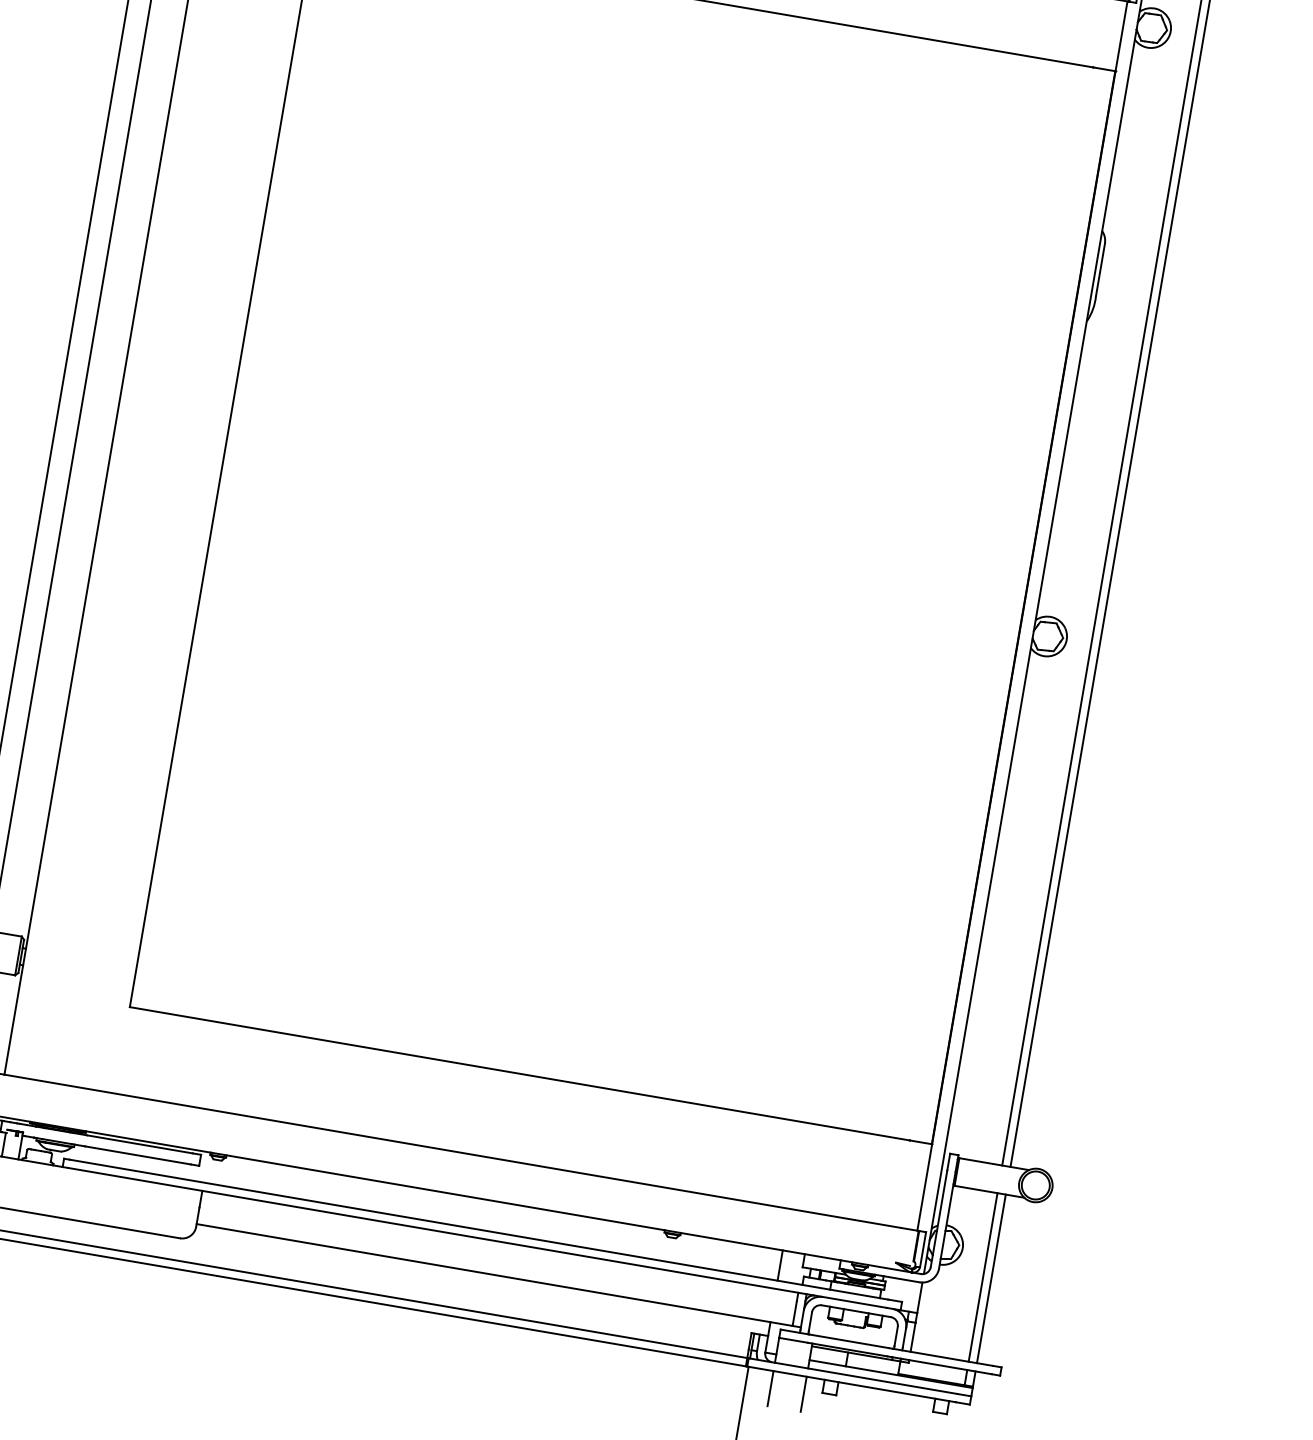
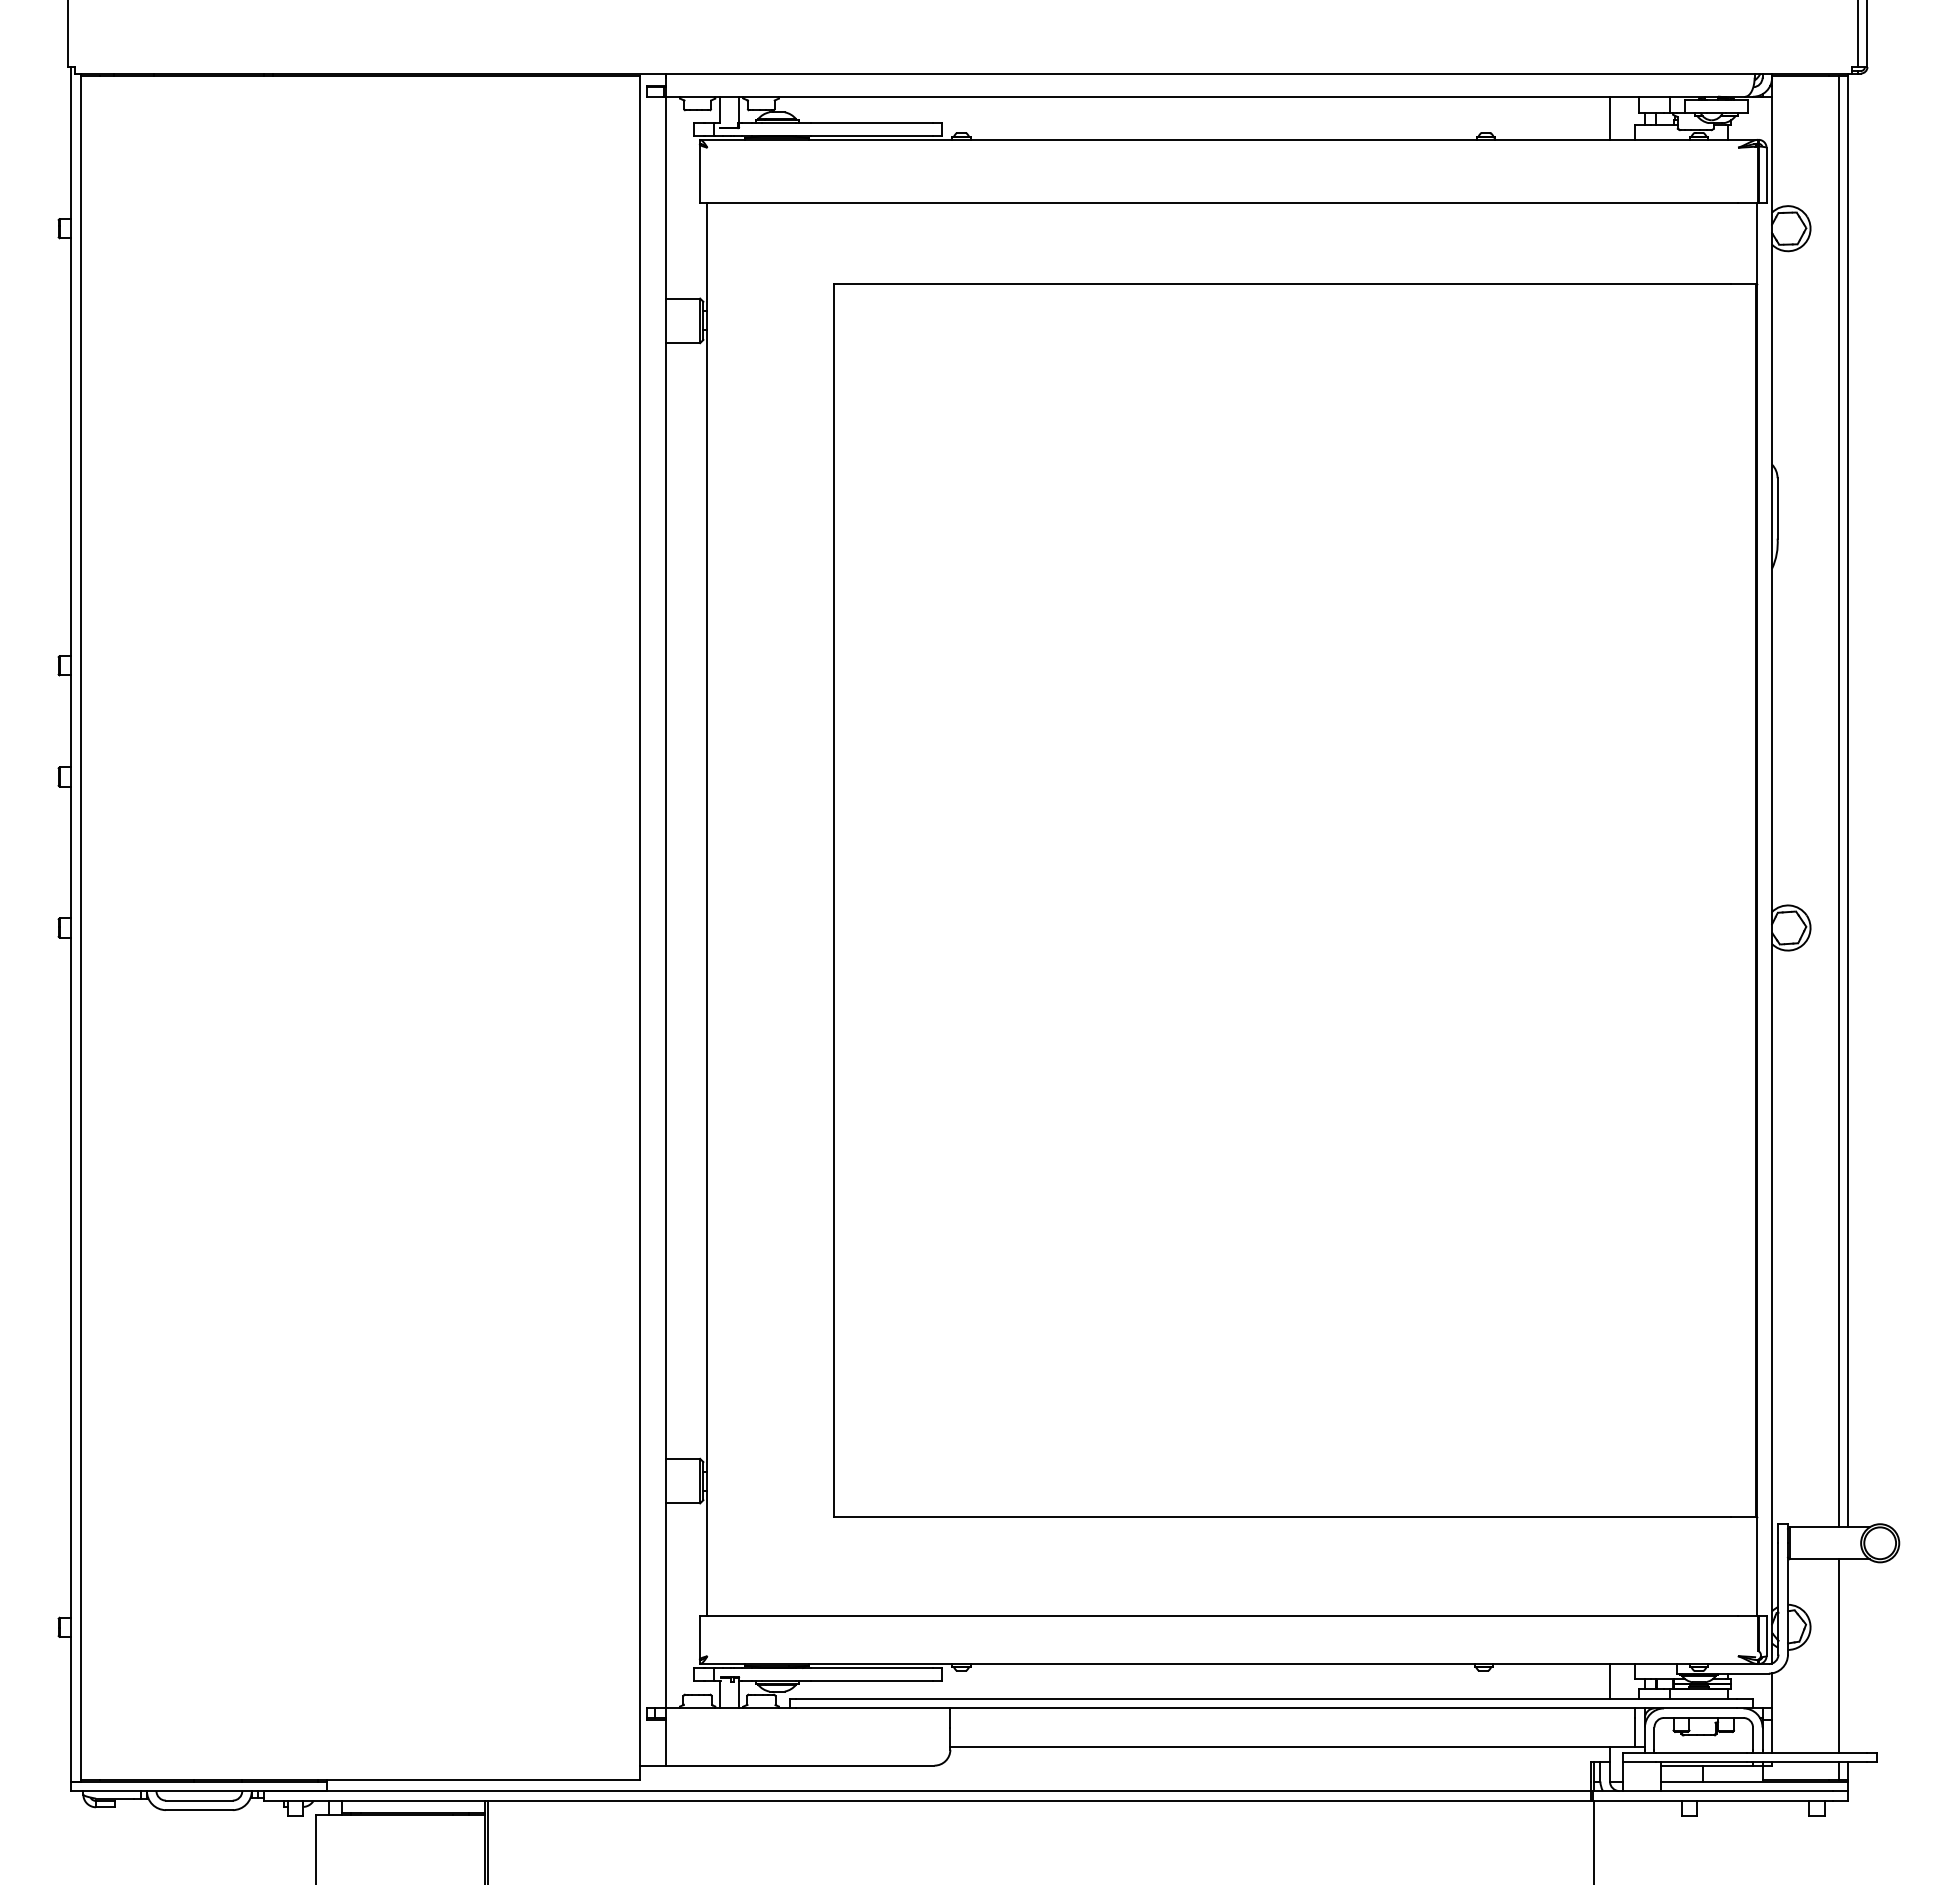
line: (991, 1278) -> (1848, 1655), removed
line: (770, 1388) -> (1622, 1820), removed
line: (803, 1393) -> (1660, 1820), removed

